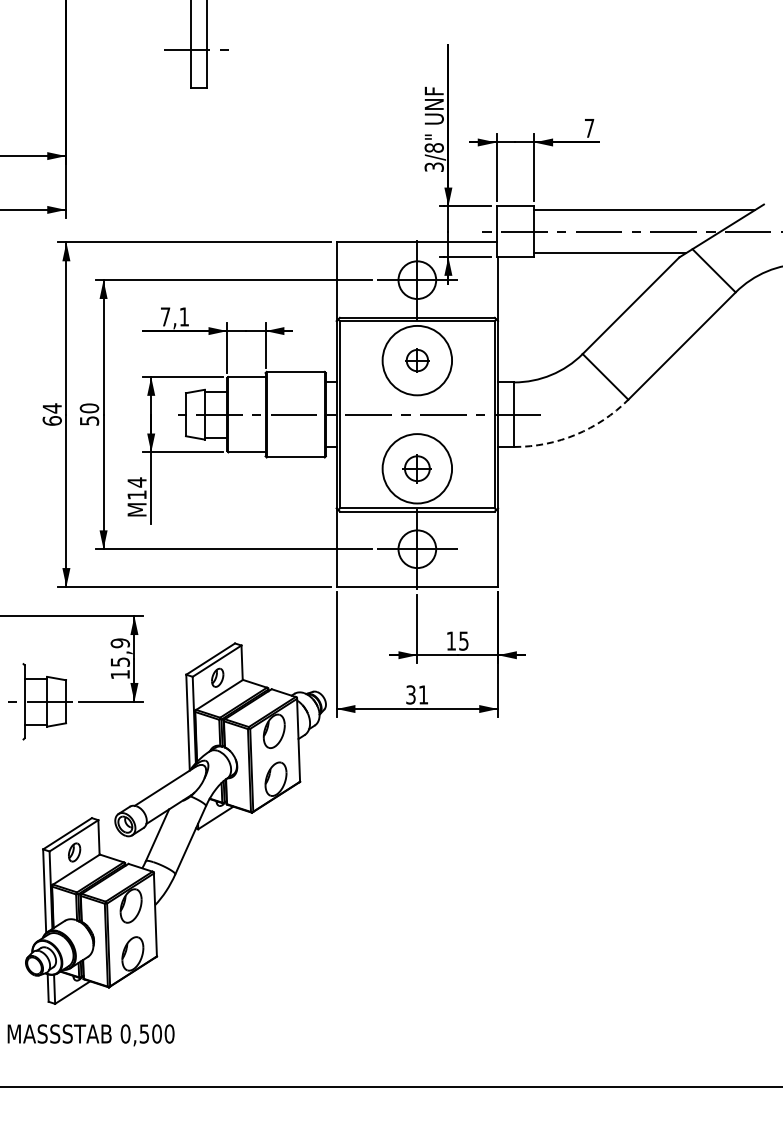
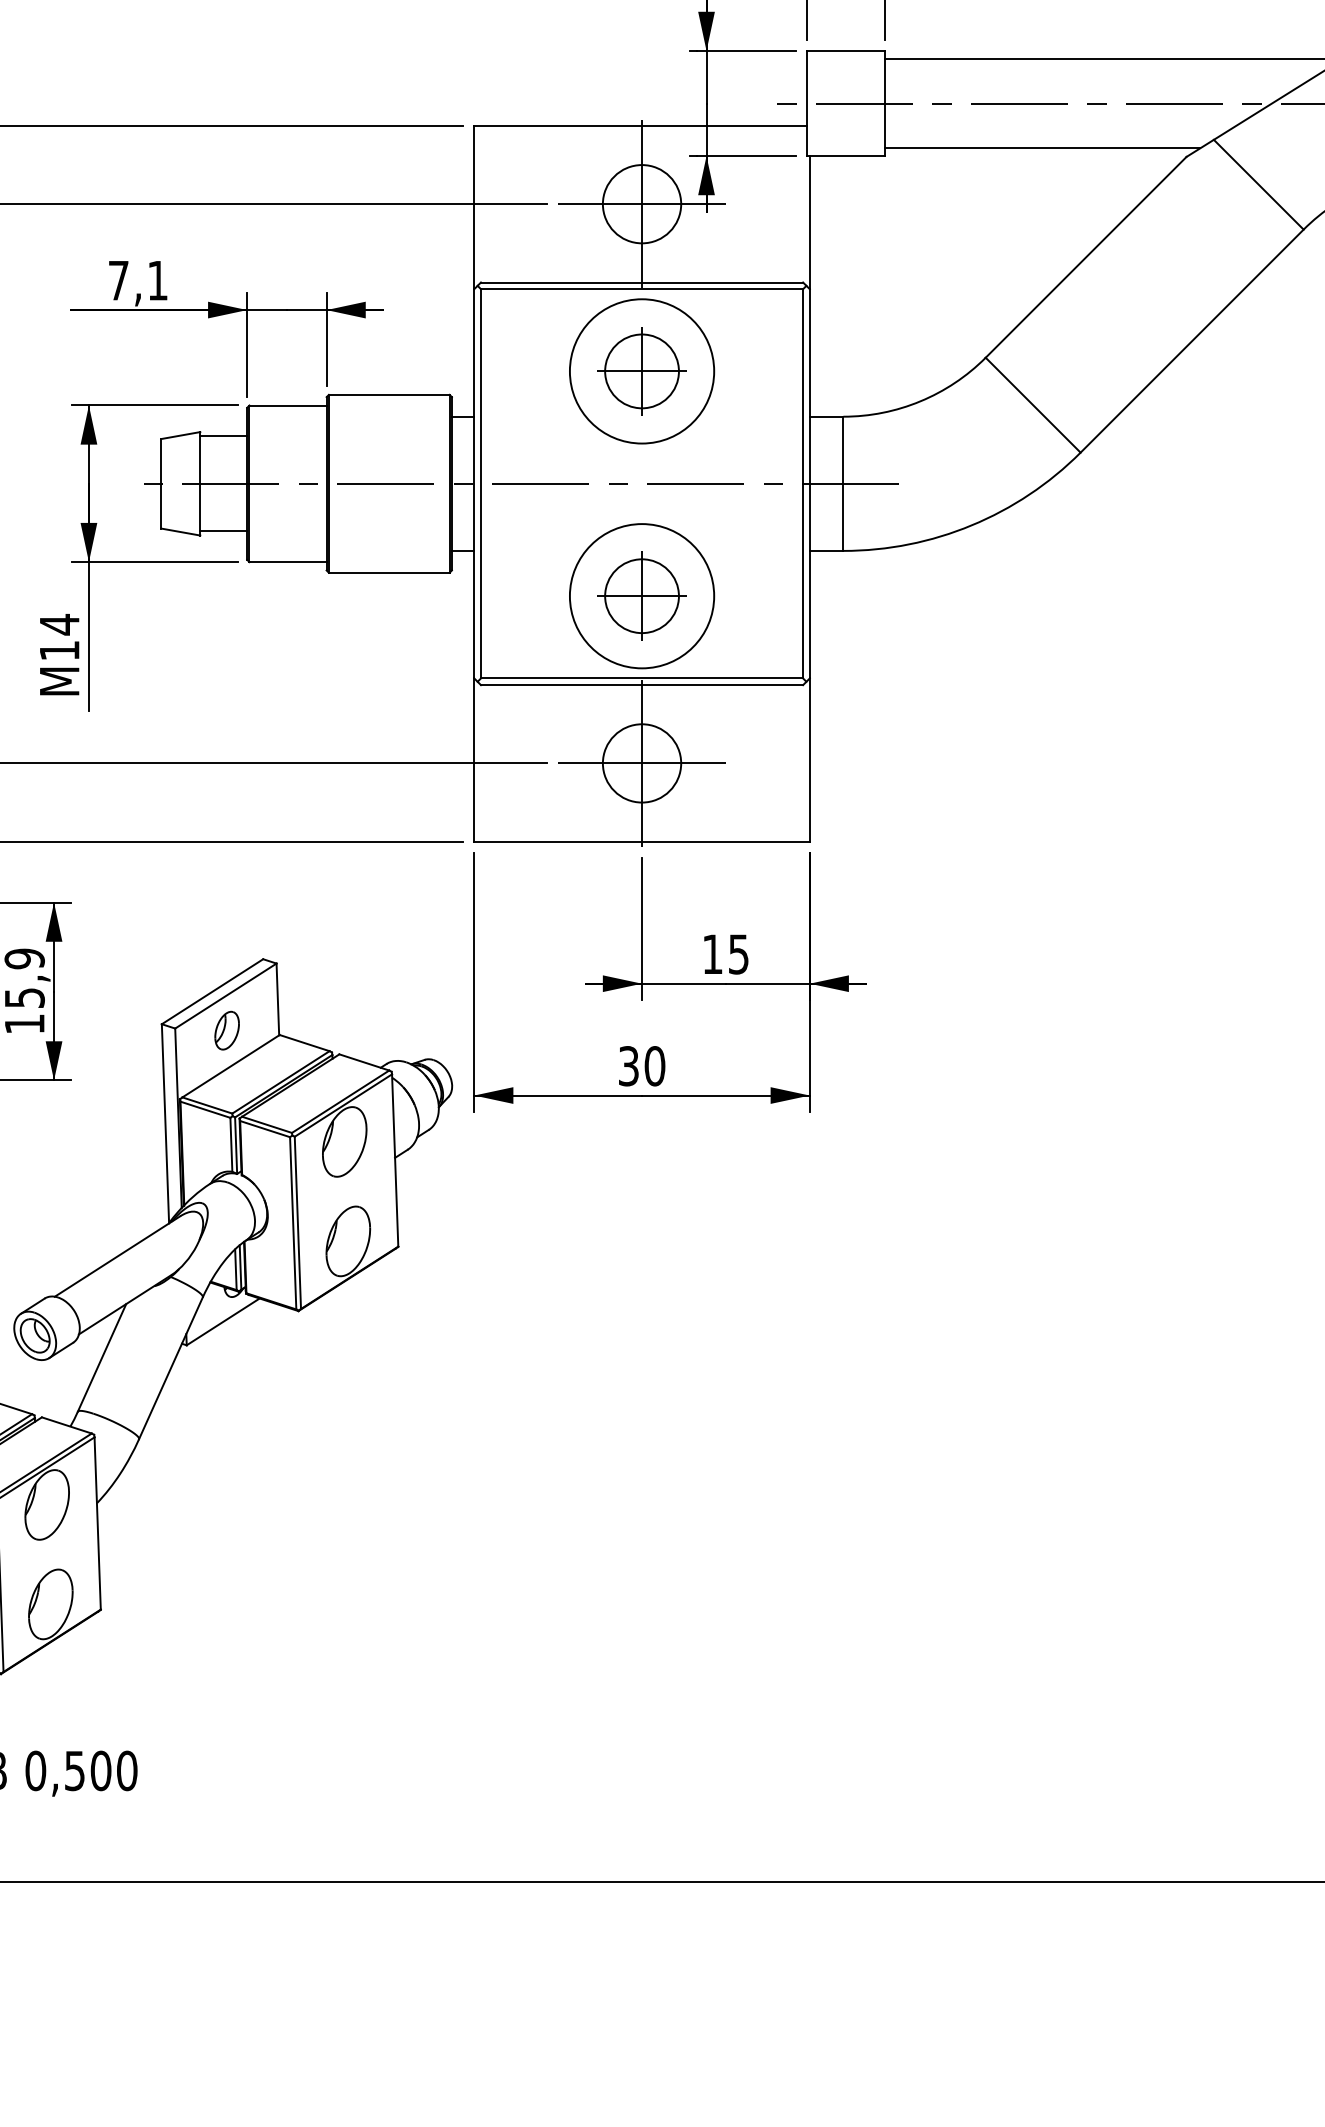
part: (417, 360) -> (642, 371), size x1.67
arc: (576, 434) -> (972, 524), dashed -> solid
part: (417, 468) -> (642, 595), size x1.43
text: (423, 694) -> (654, 1065), 31 -> 30

